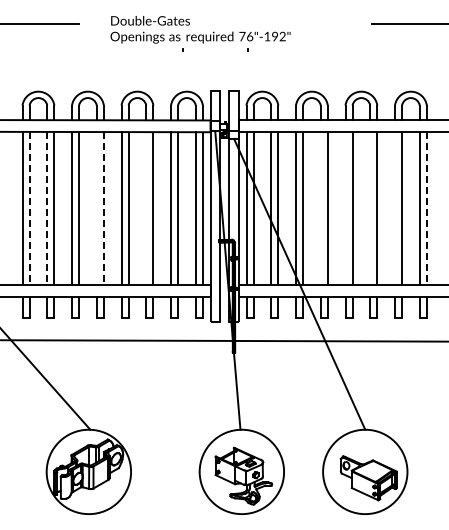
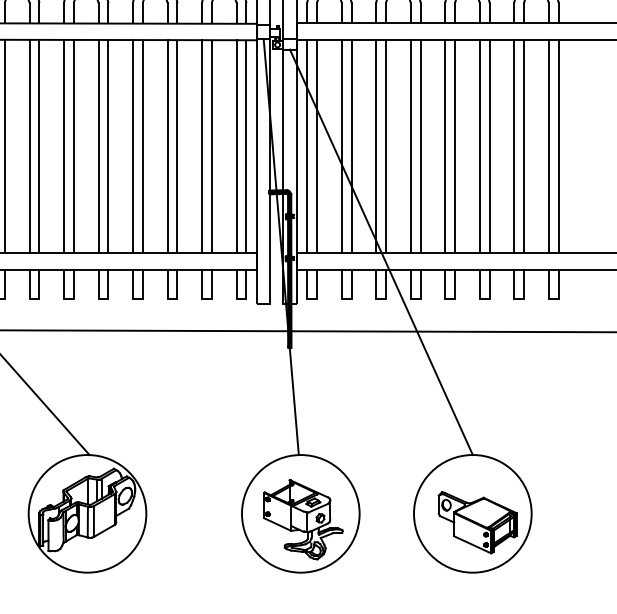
line: (29, 208) -> (4, 146), dashed -> solid
line: (47, 208) -> (29, 146), dashed -> solid
line: (96, 208) -> (98, 146), added
line: (103, 208) -> (107, 146), dashed -> solid
line: (146, 208) -> (167, 146), added
line: (320, 208) -> (410, 146), added
line: (345, 208) -> (445, 146), added
line: (370, 208) -> (480, 146), added
line: (395, 208) -> (514, 146), added
line: (426, 208) -> (558, 146), dashed -> solid

